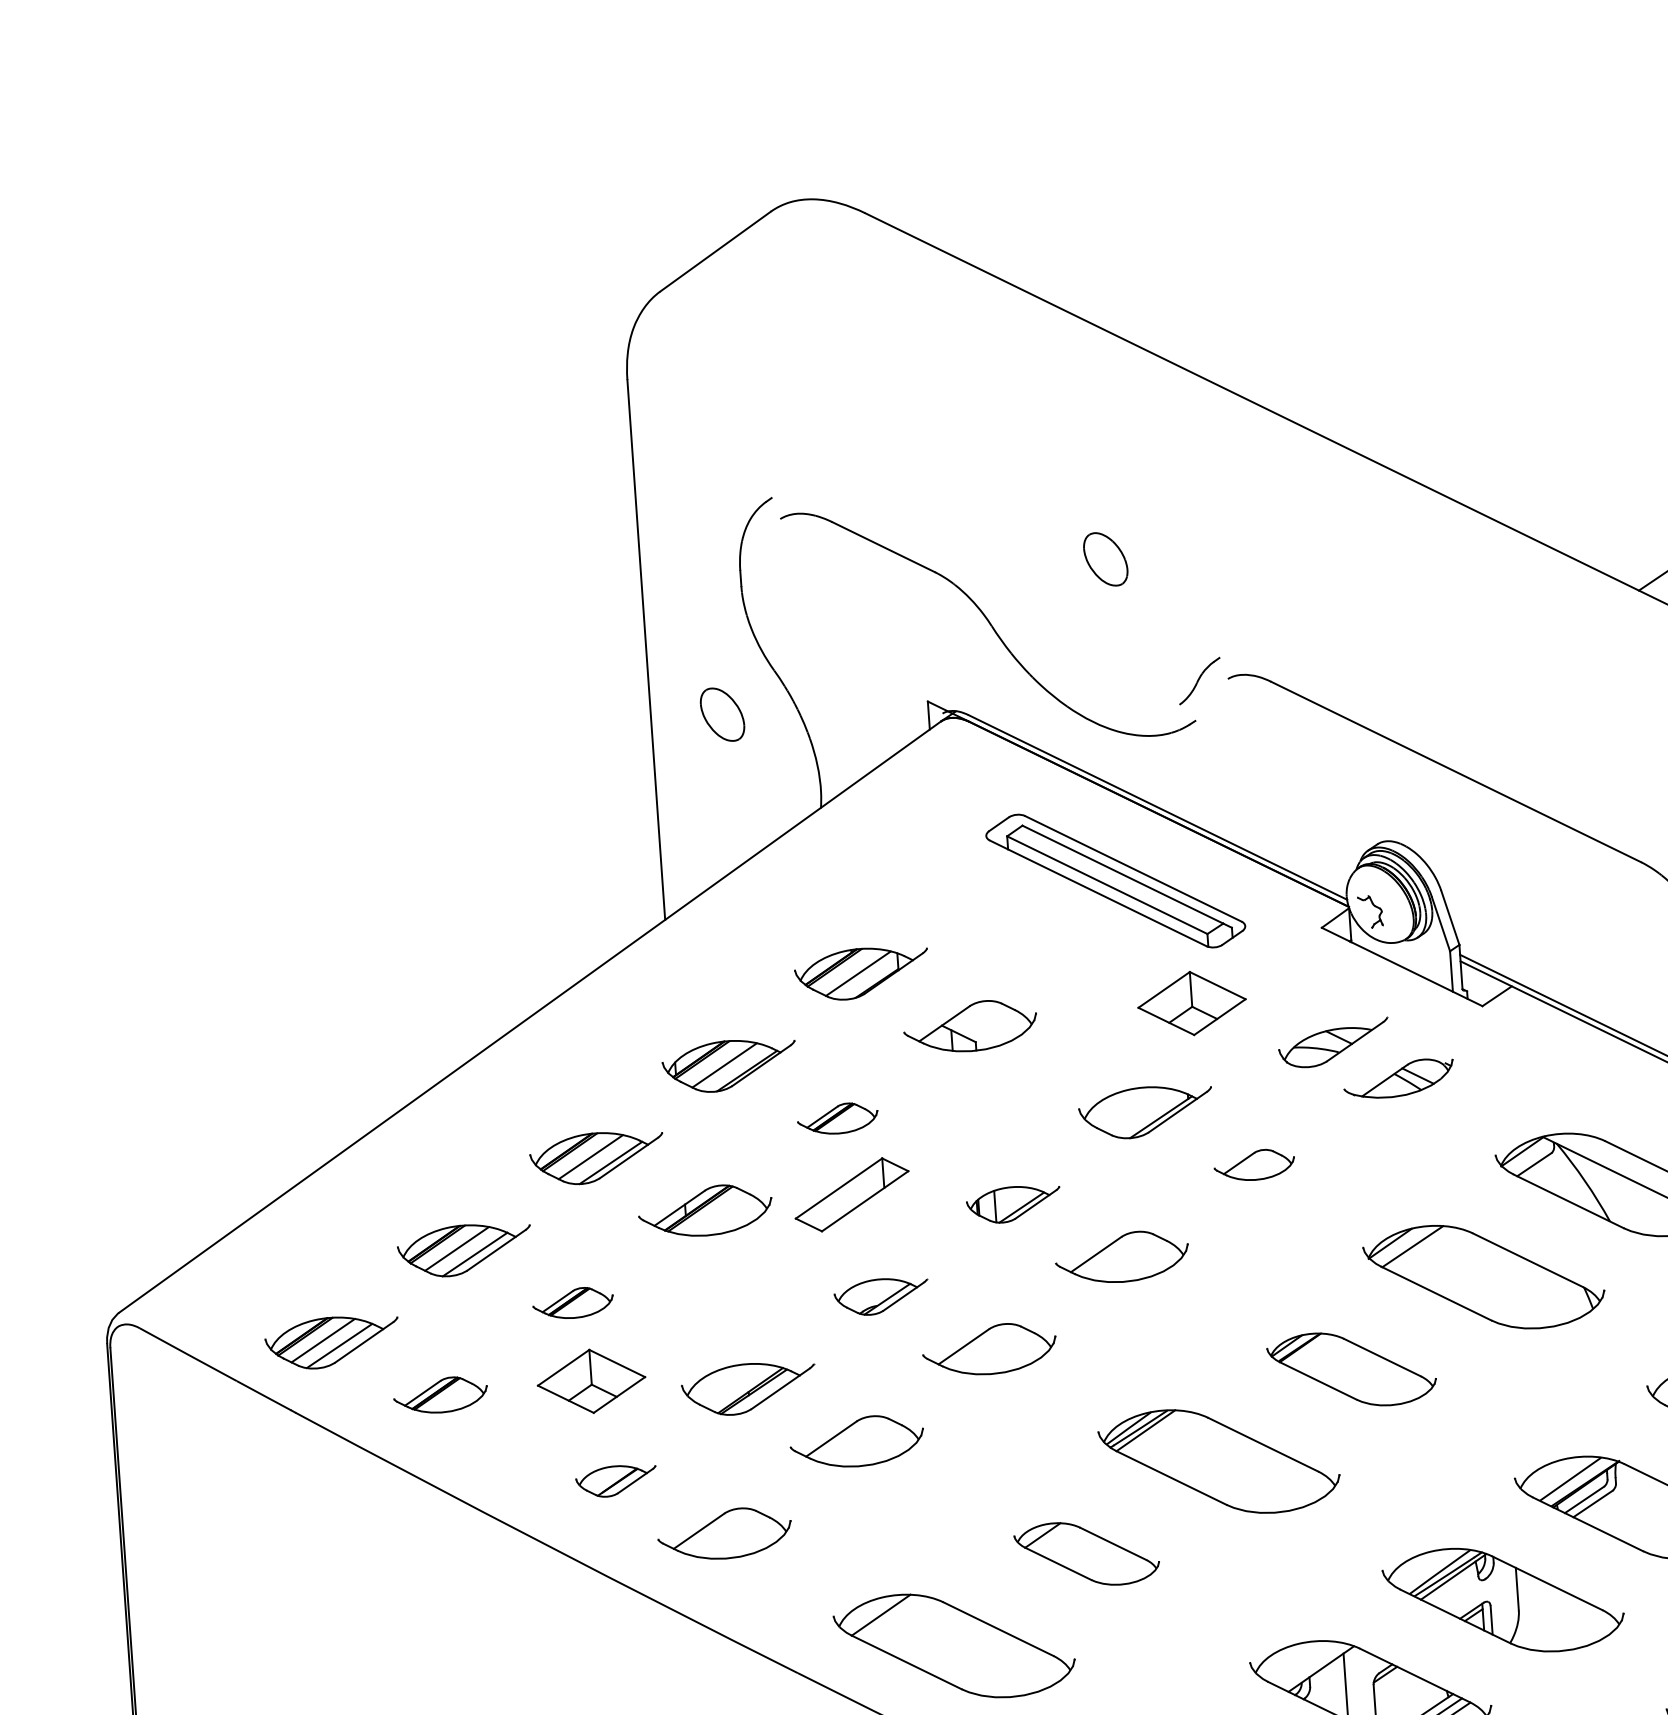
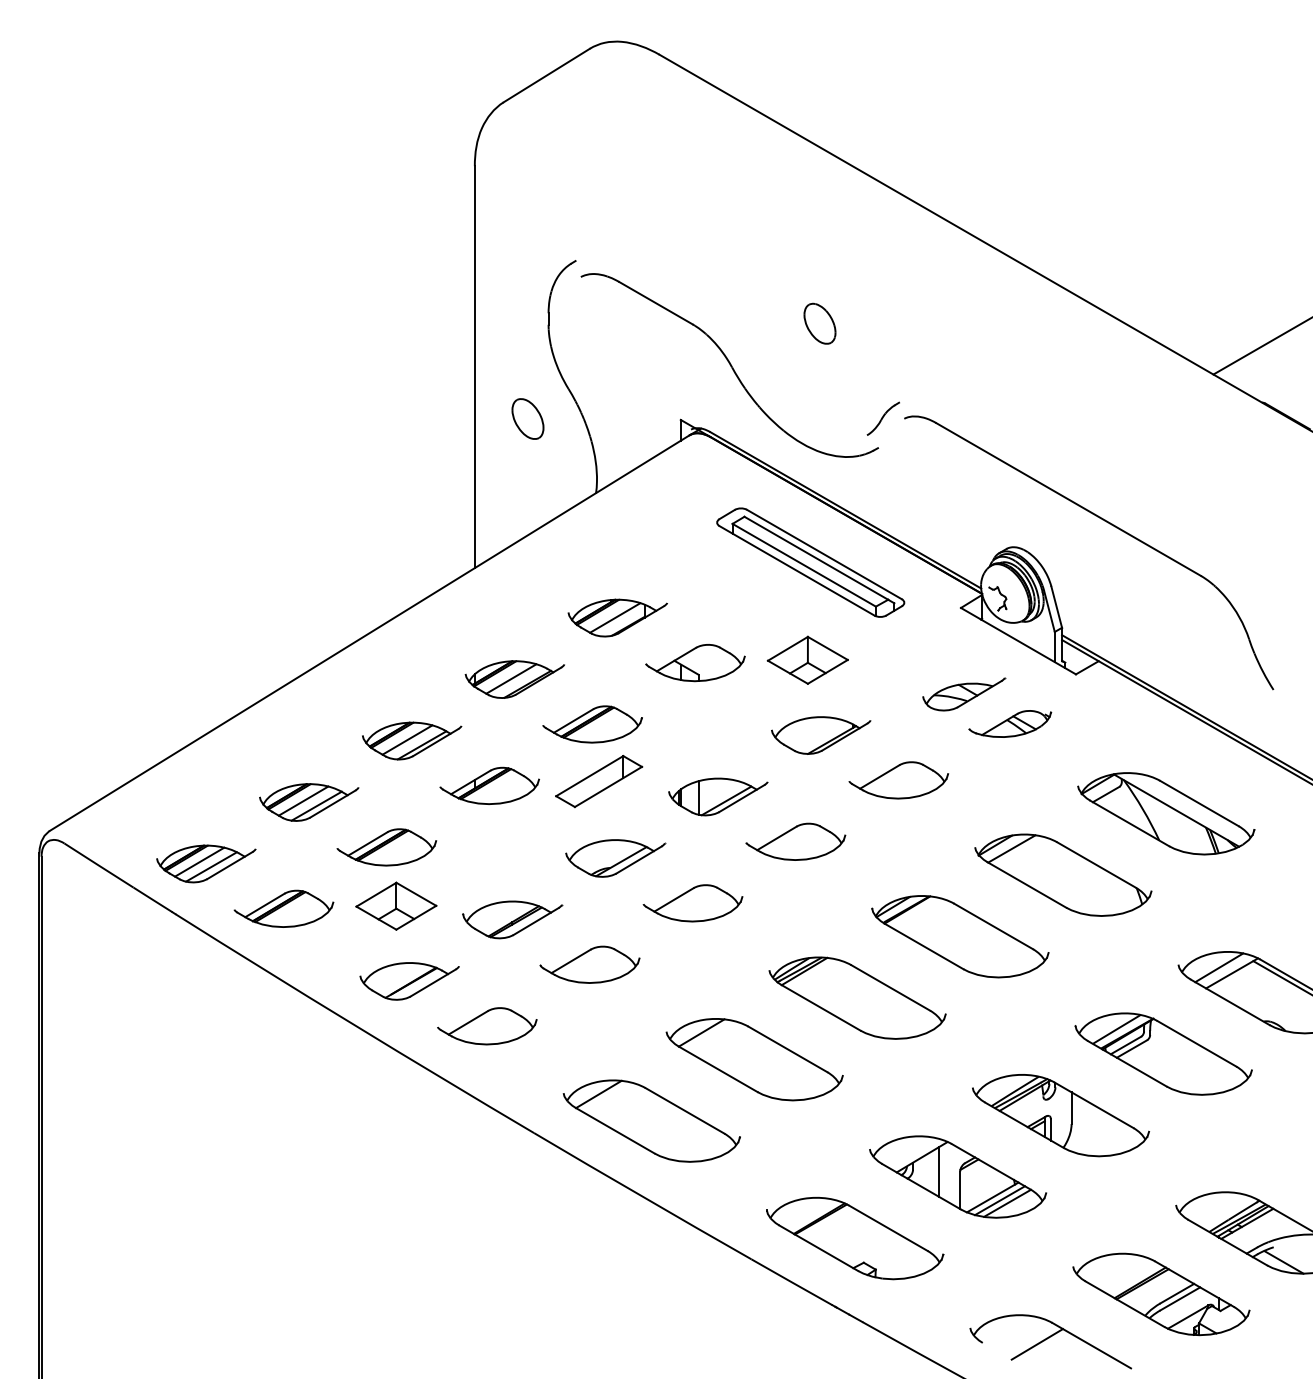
part: (1191, 1002) -> (807, 659), moved
part: (837, 1118) -> (592, 724), size x1.67
part: (1254, 1165) -> (898, 780), size x1.67
part: (1013, 1203) -> (718, 796), size x1.43
part: (881, 1296) -> (615, 858), size x1.43
part: (572, 1303) -> (386, 847), size x1.67
part: (1352, 1369) -> (960, 936), size x1.43
part: (440, 1395) -> (283, 908), size x1.43
part: (616, 1481) -> (409, 981), size x1.67
part: (1086, 1553) -> (754, 1059), size x1.67

